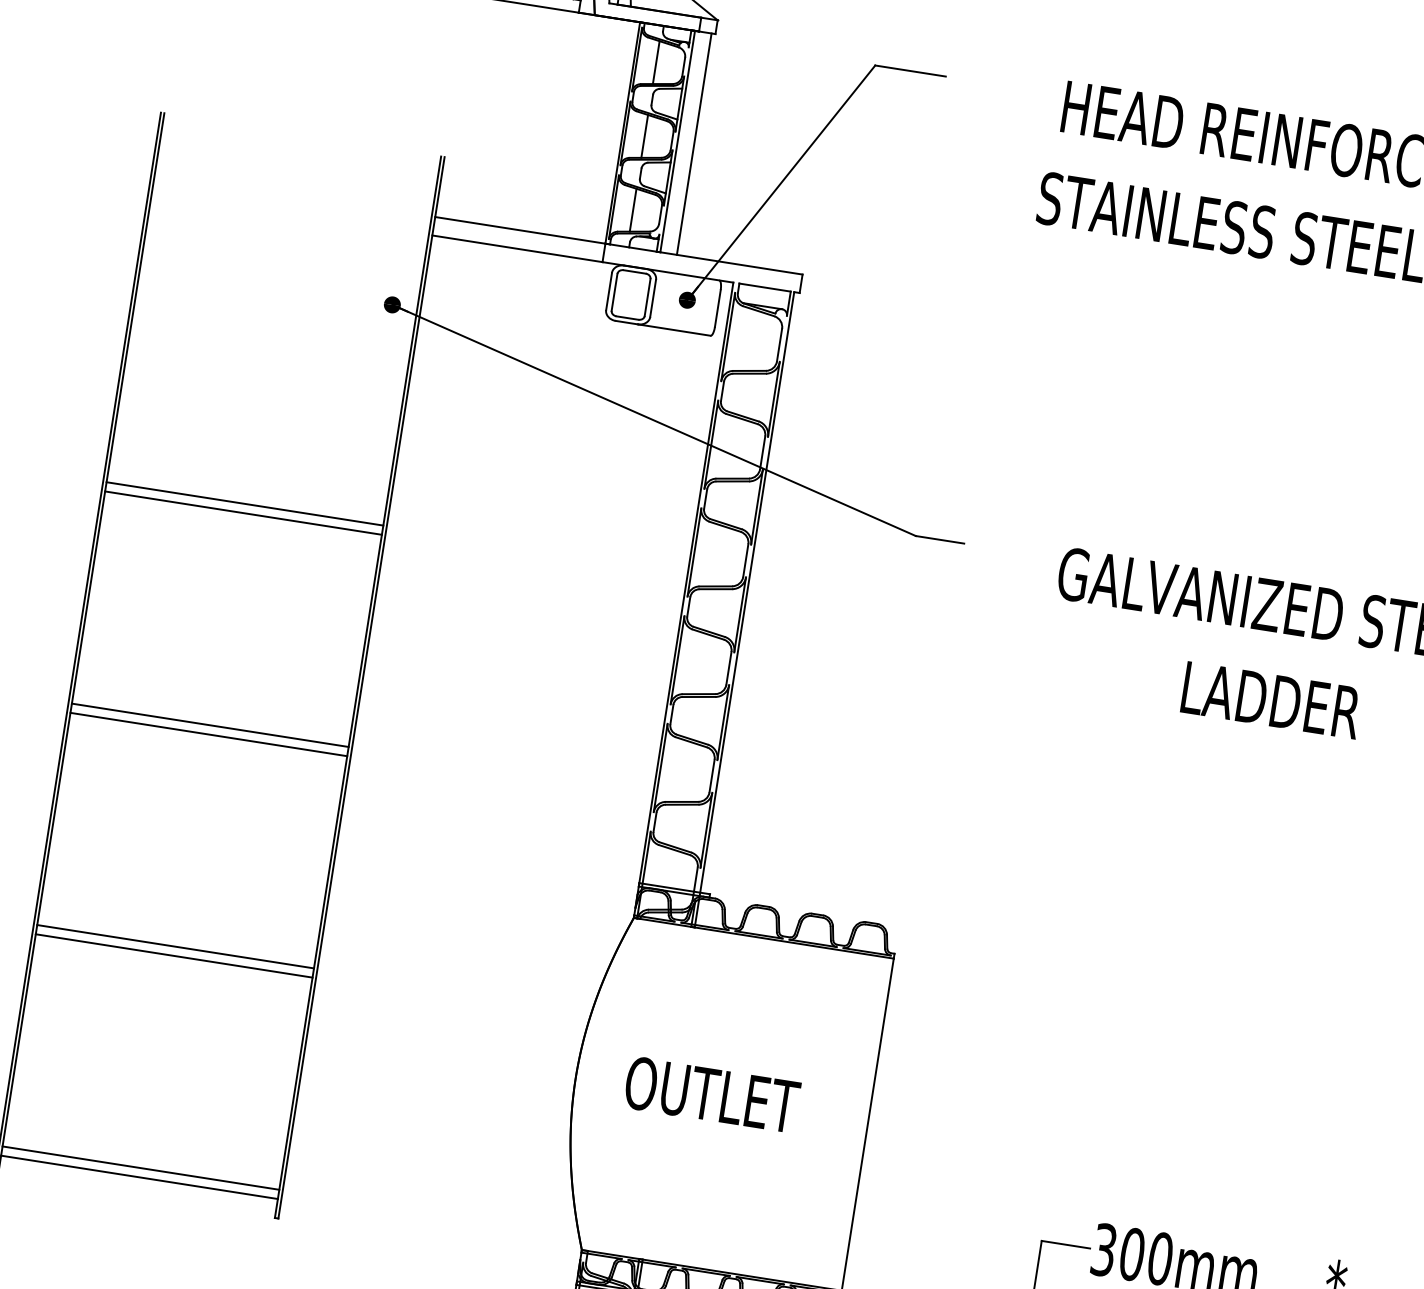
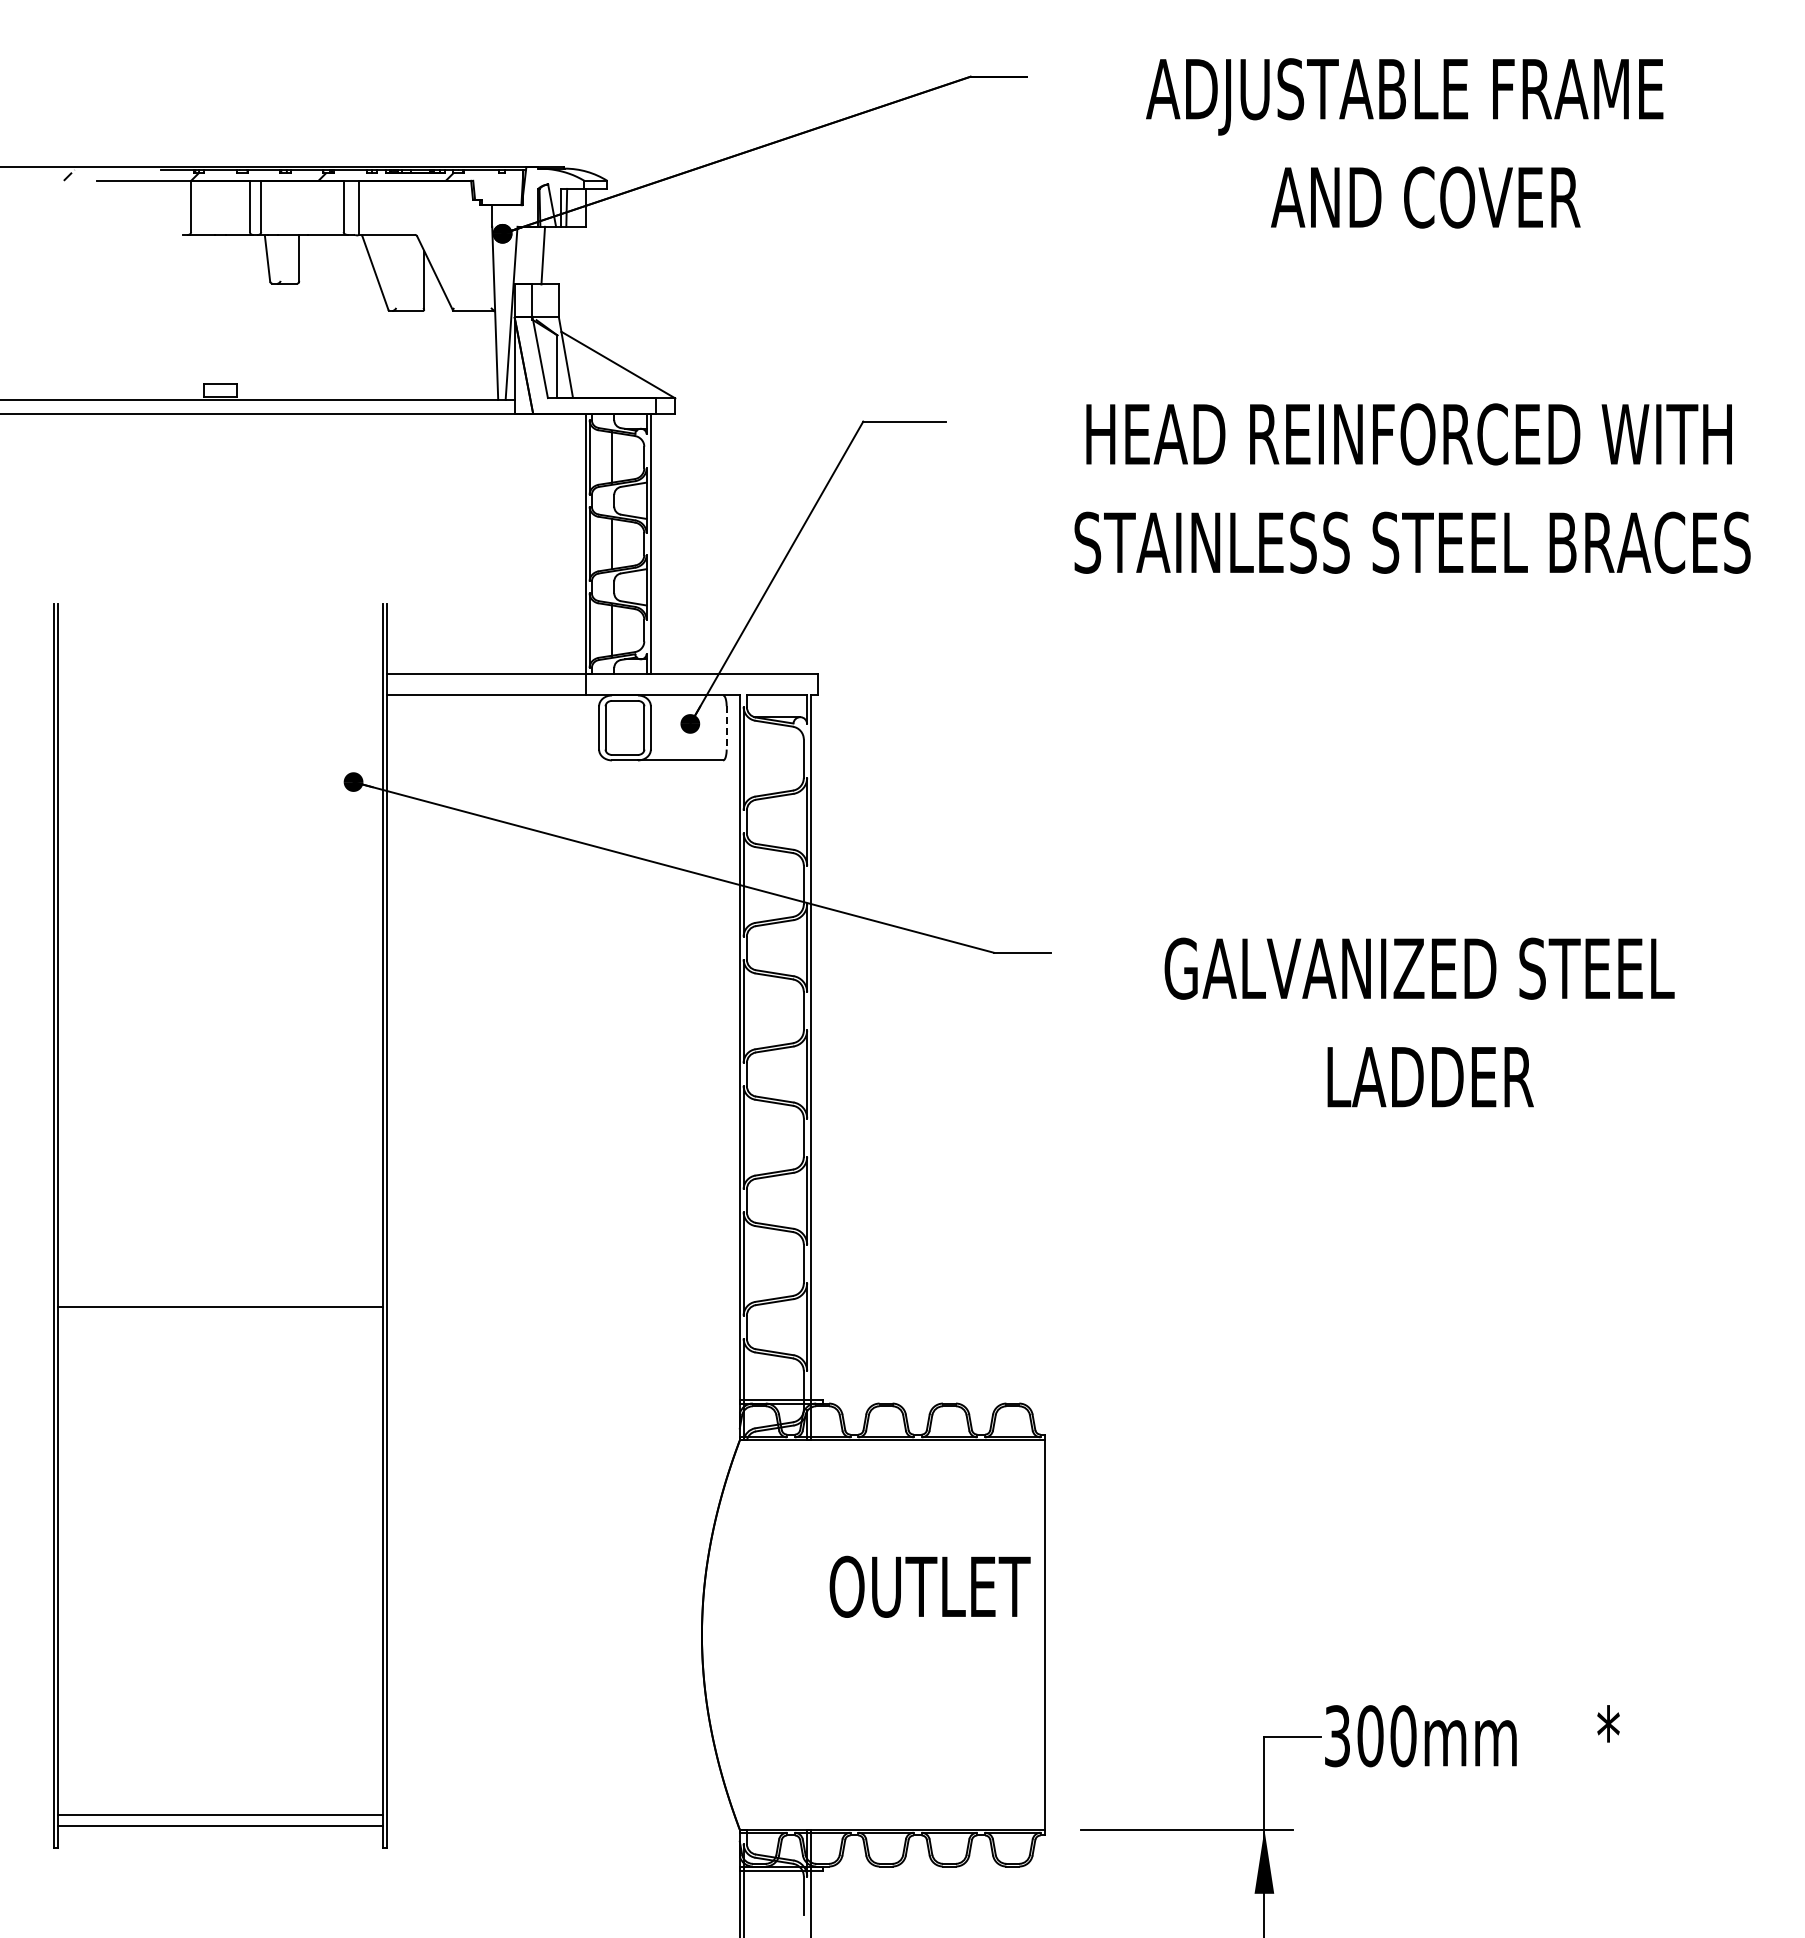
line: (694, 143) -> (670, 543), removed
line: (717, 308) -> (726, 727), solid -> dashed
line: (244, 504) -> (220, 1036), removed
line: (243, 513) -> (220, 1047), removed
line: (210, 725) -> (220, 1295), removed
line: (175, 946) -> (220, 1555), removed
line: (174, 956) -> (220, 1566), removed
text: (711, 1094) -> (929, 1586), moved

